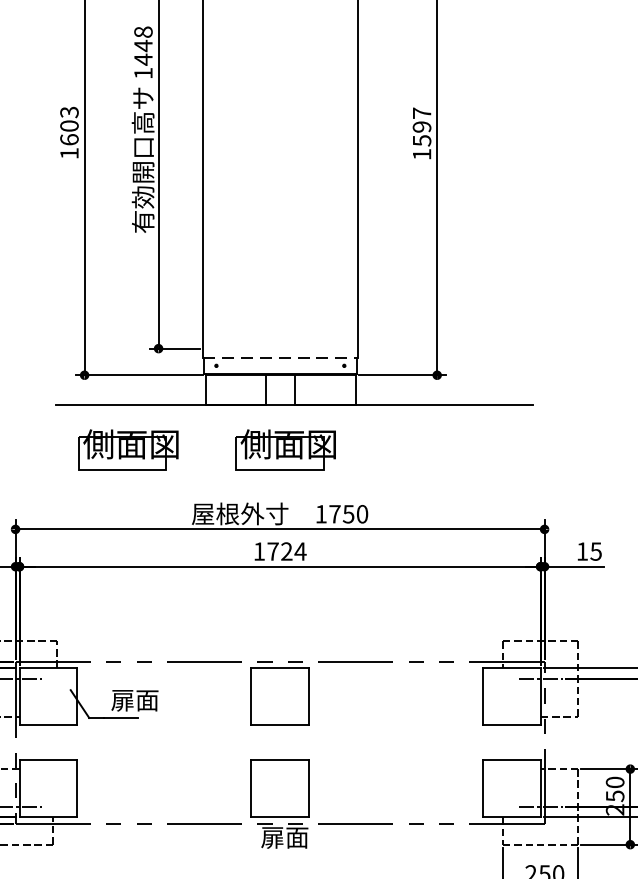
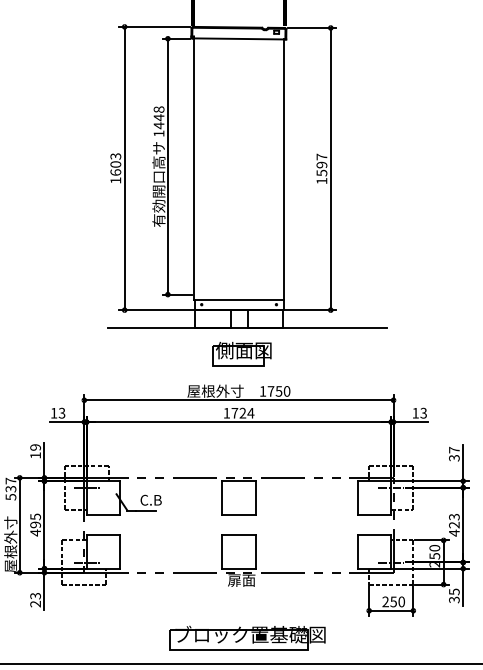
line: (281, 356) -> (239, 299), dashed -> solid
part: (127, 449) -> (149, 353), removed
text: (595, 550) -> (423, 412), 15 -> 13
text: (133, 700) -> (153, 500), 扉面 -> C.B

